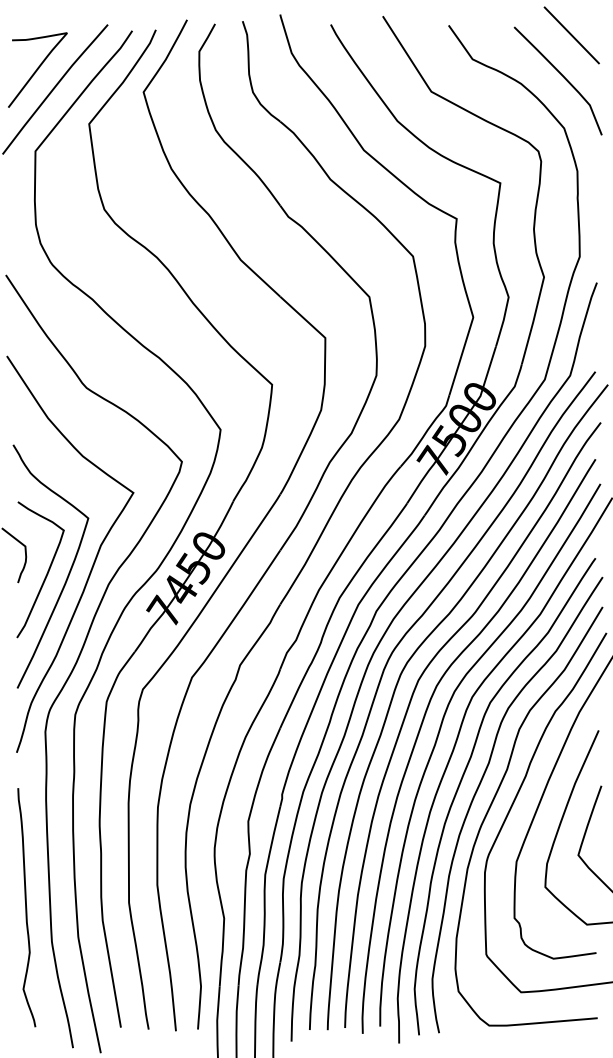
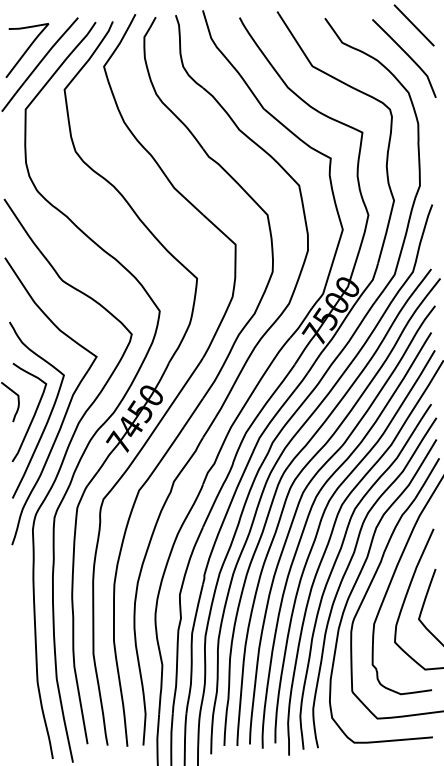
curve: (26, 906) -> (19, 656), removed

